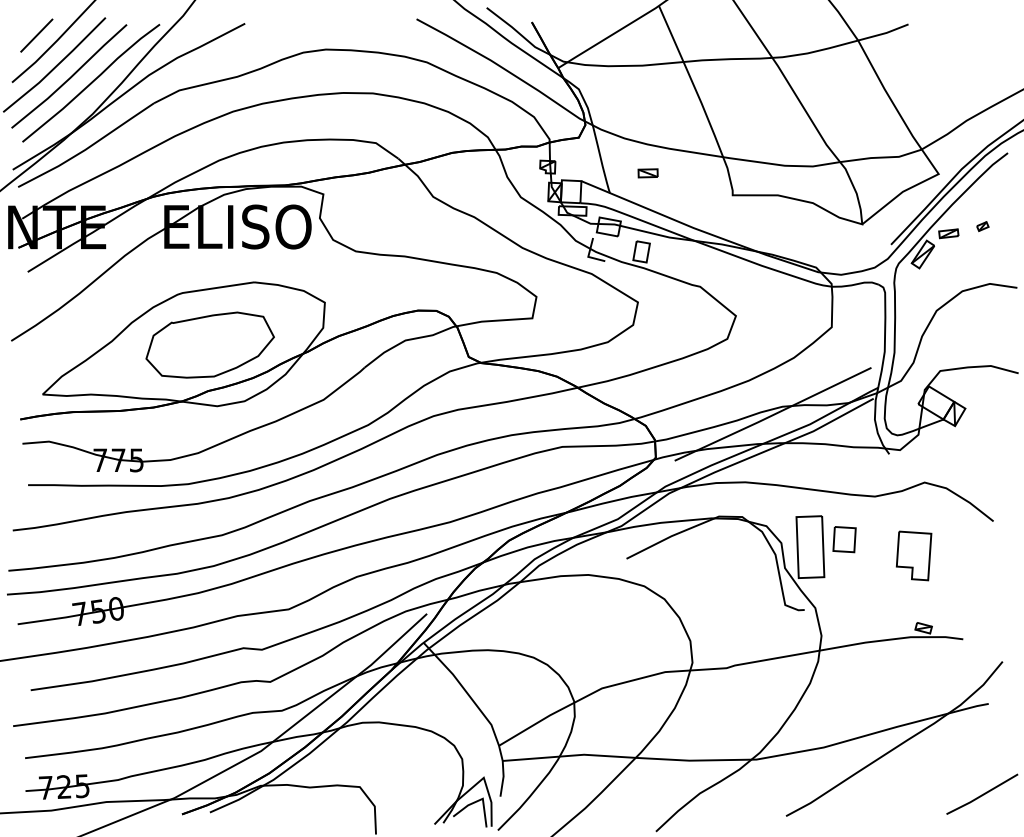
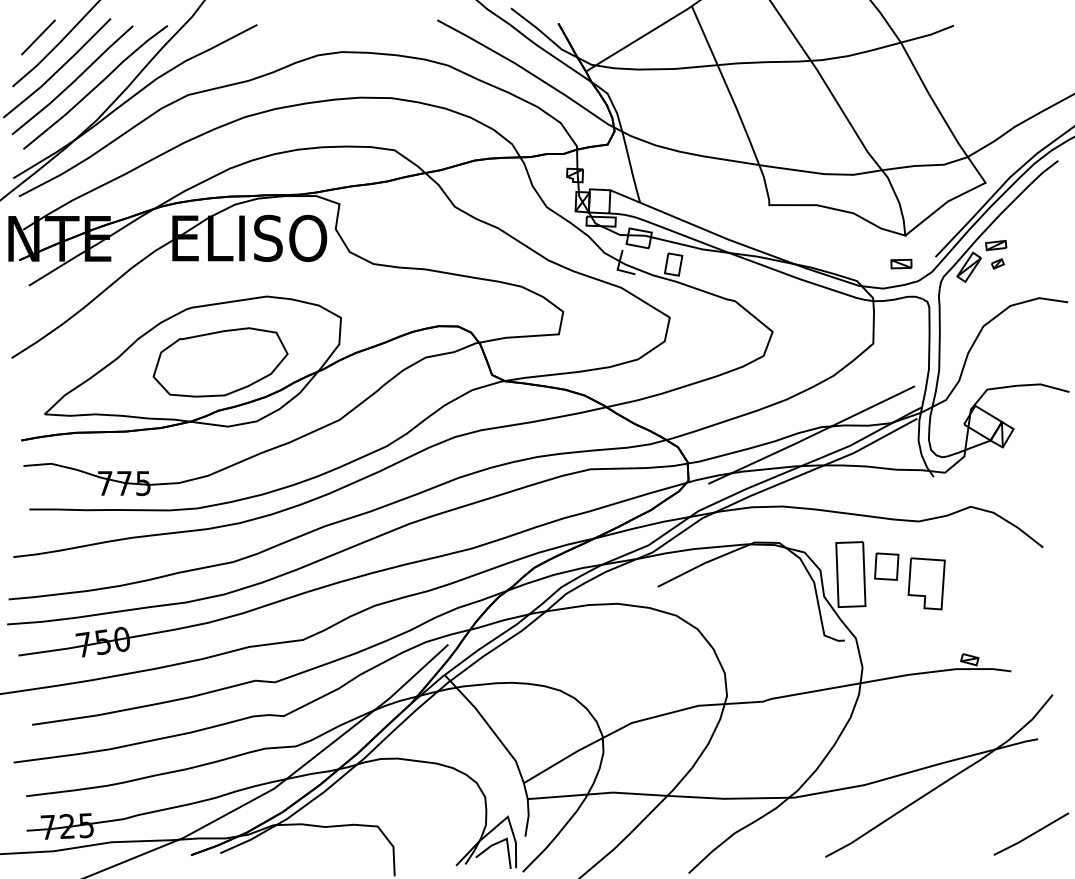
part: (648, 172) -> (901, 263), moved
part: (982, 226) -> (997, 263), moved
part: (913, 555) -> (926, 583), moved

